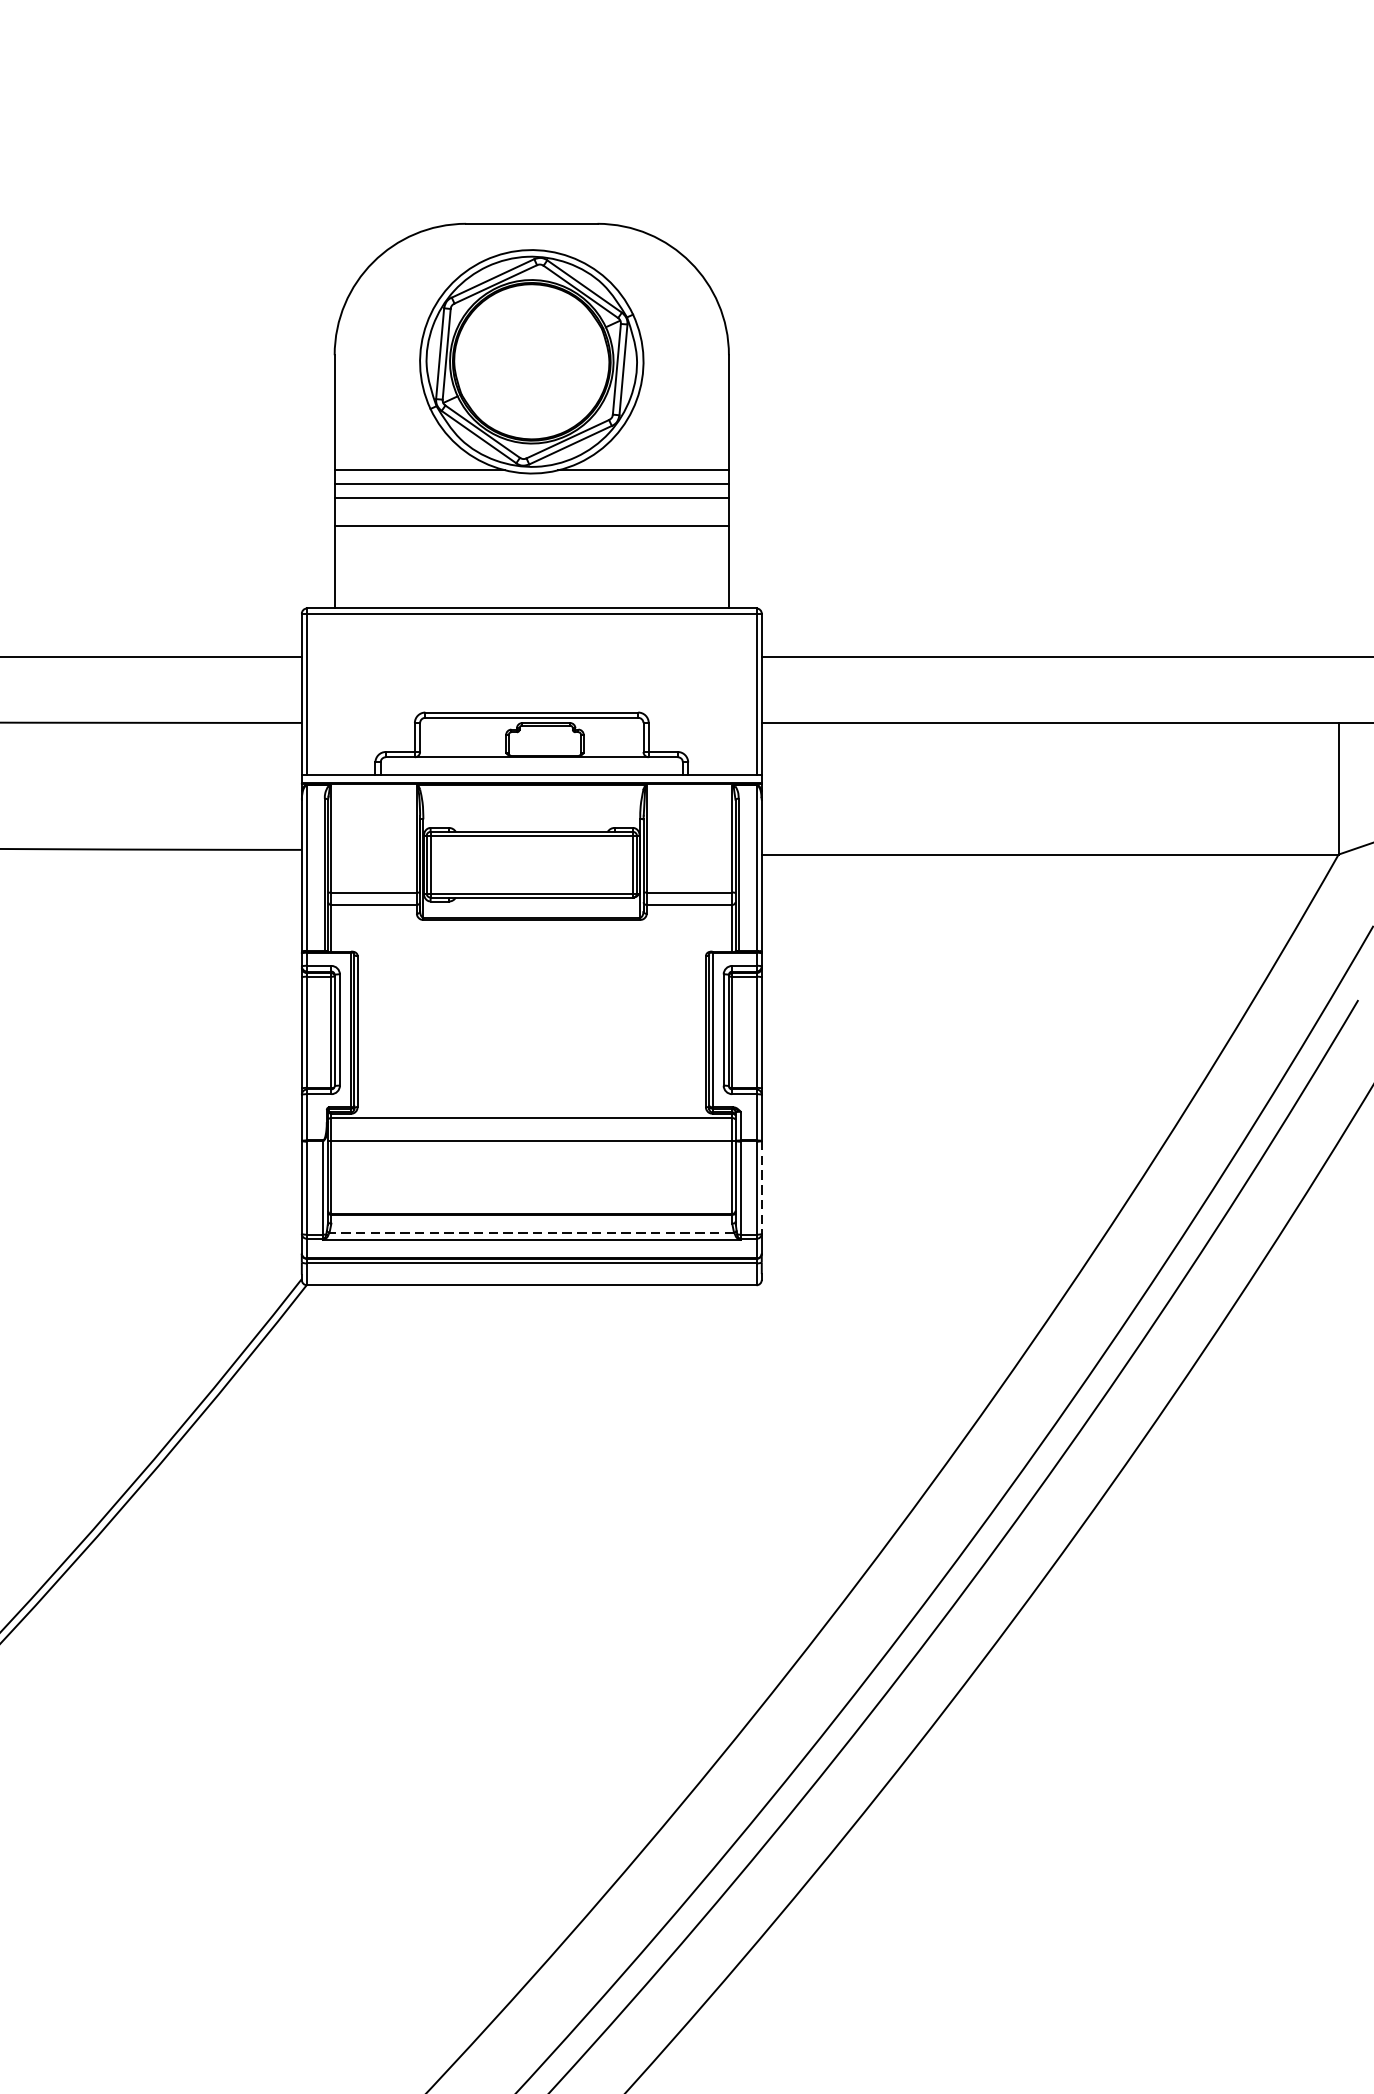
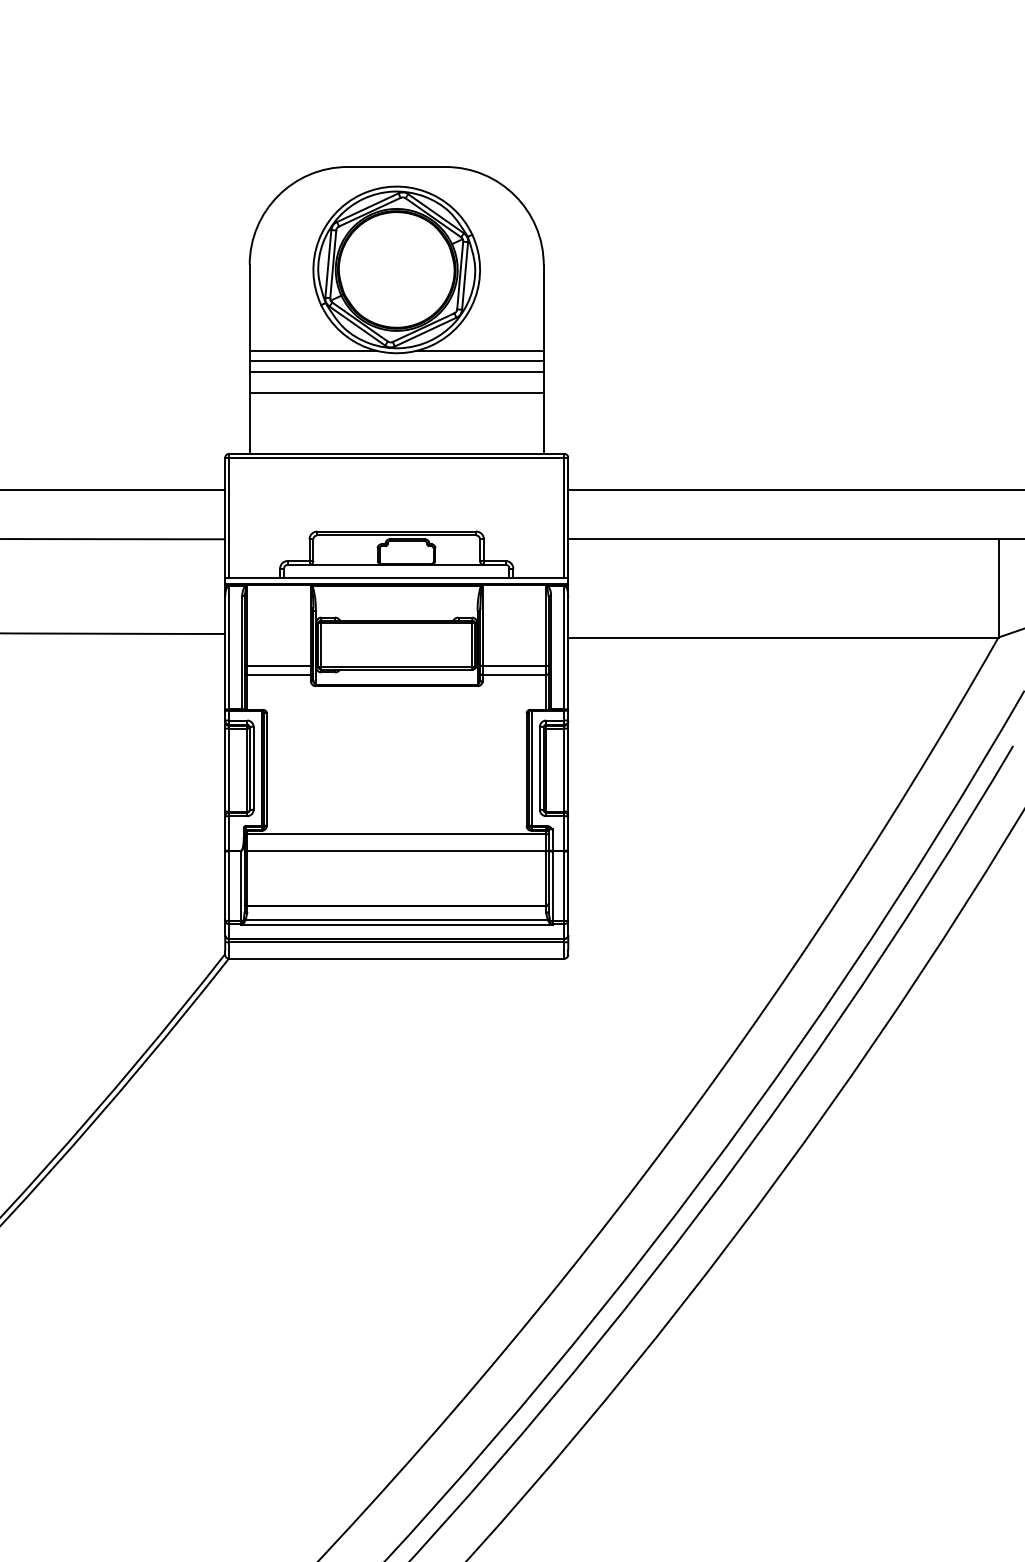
line: (762, 1187) -> (568, 885), dashed -> solid
line: (531, 1232) -> (396, 919), dashed -> solid

